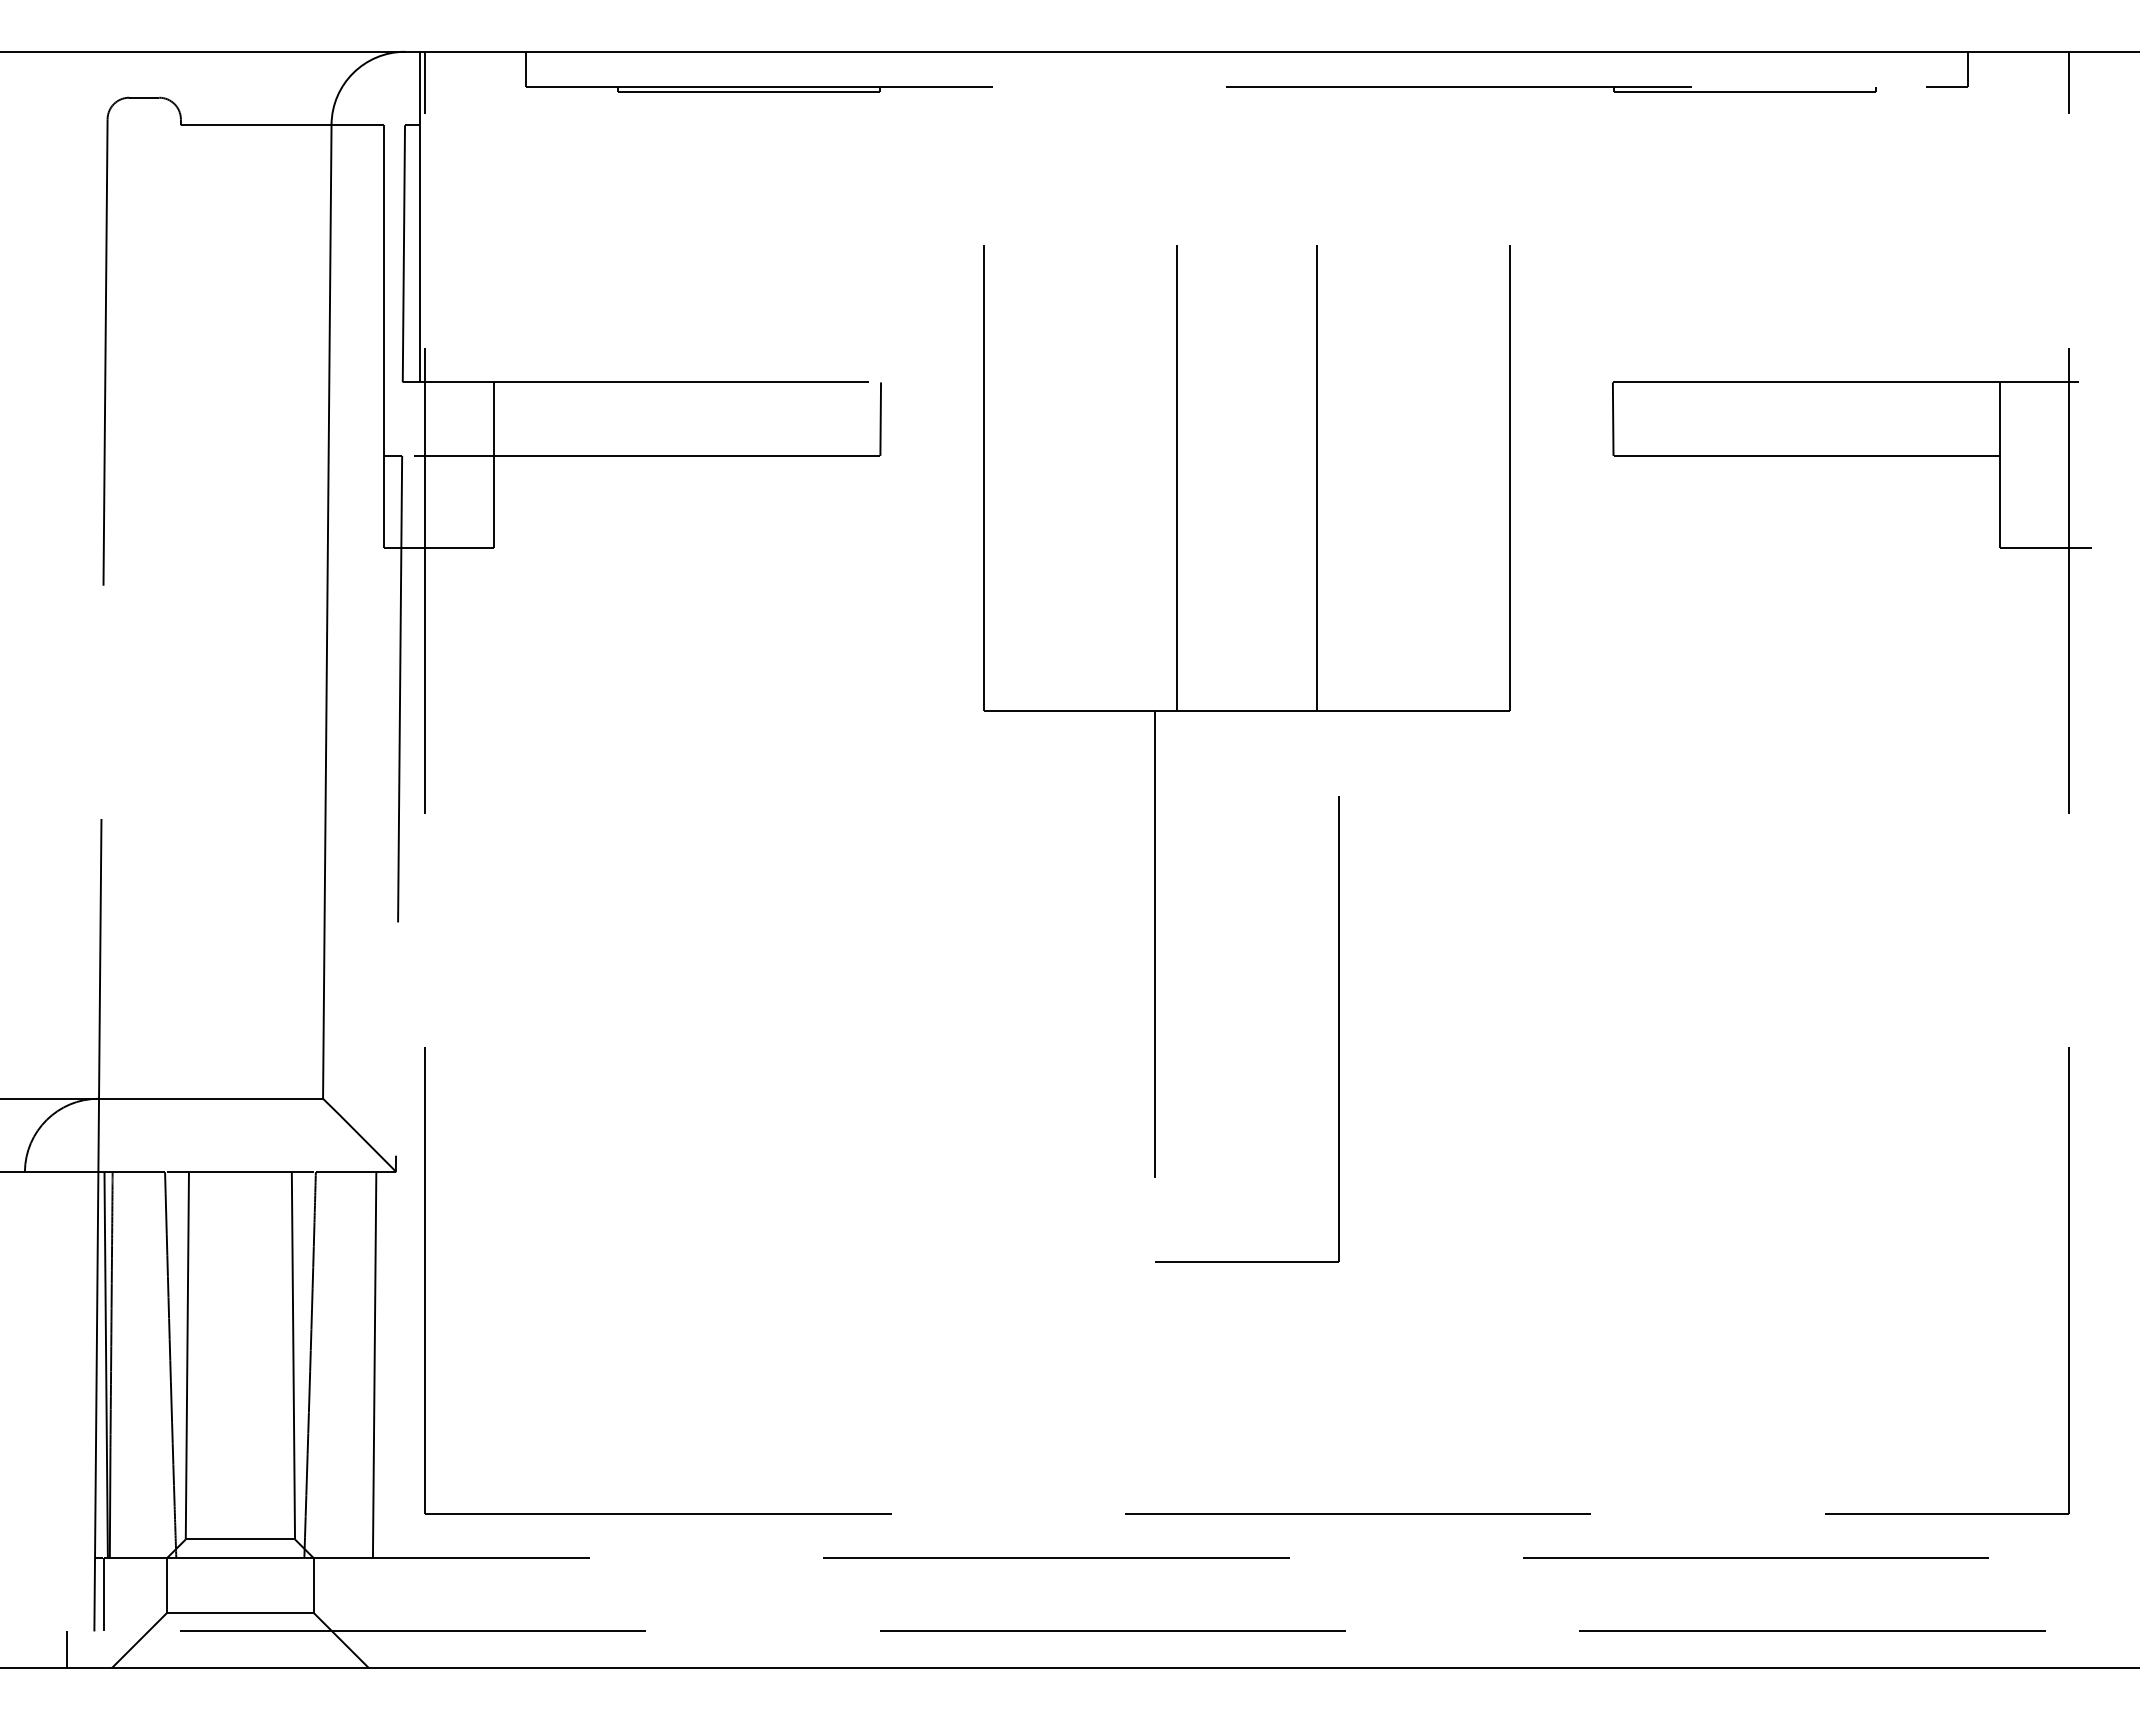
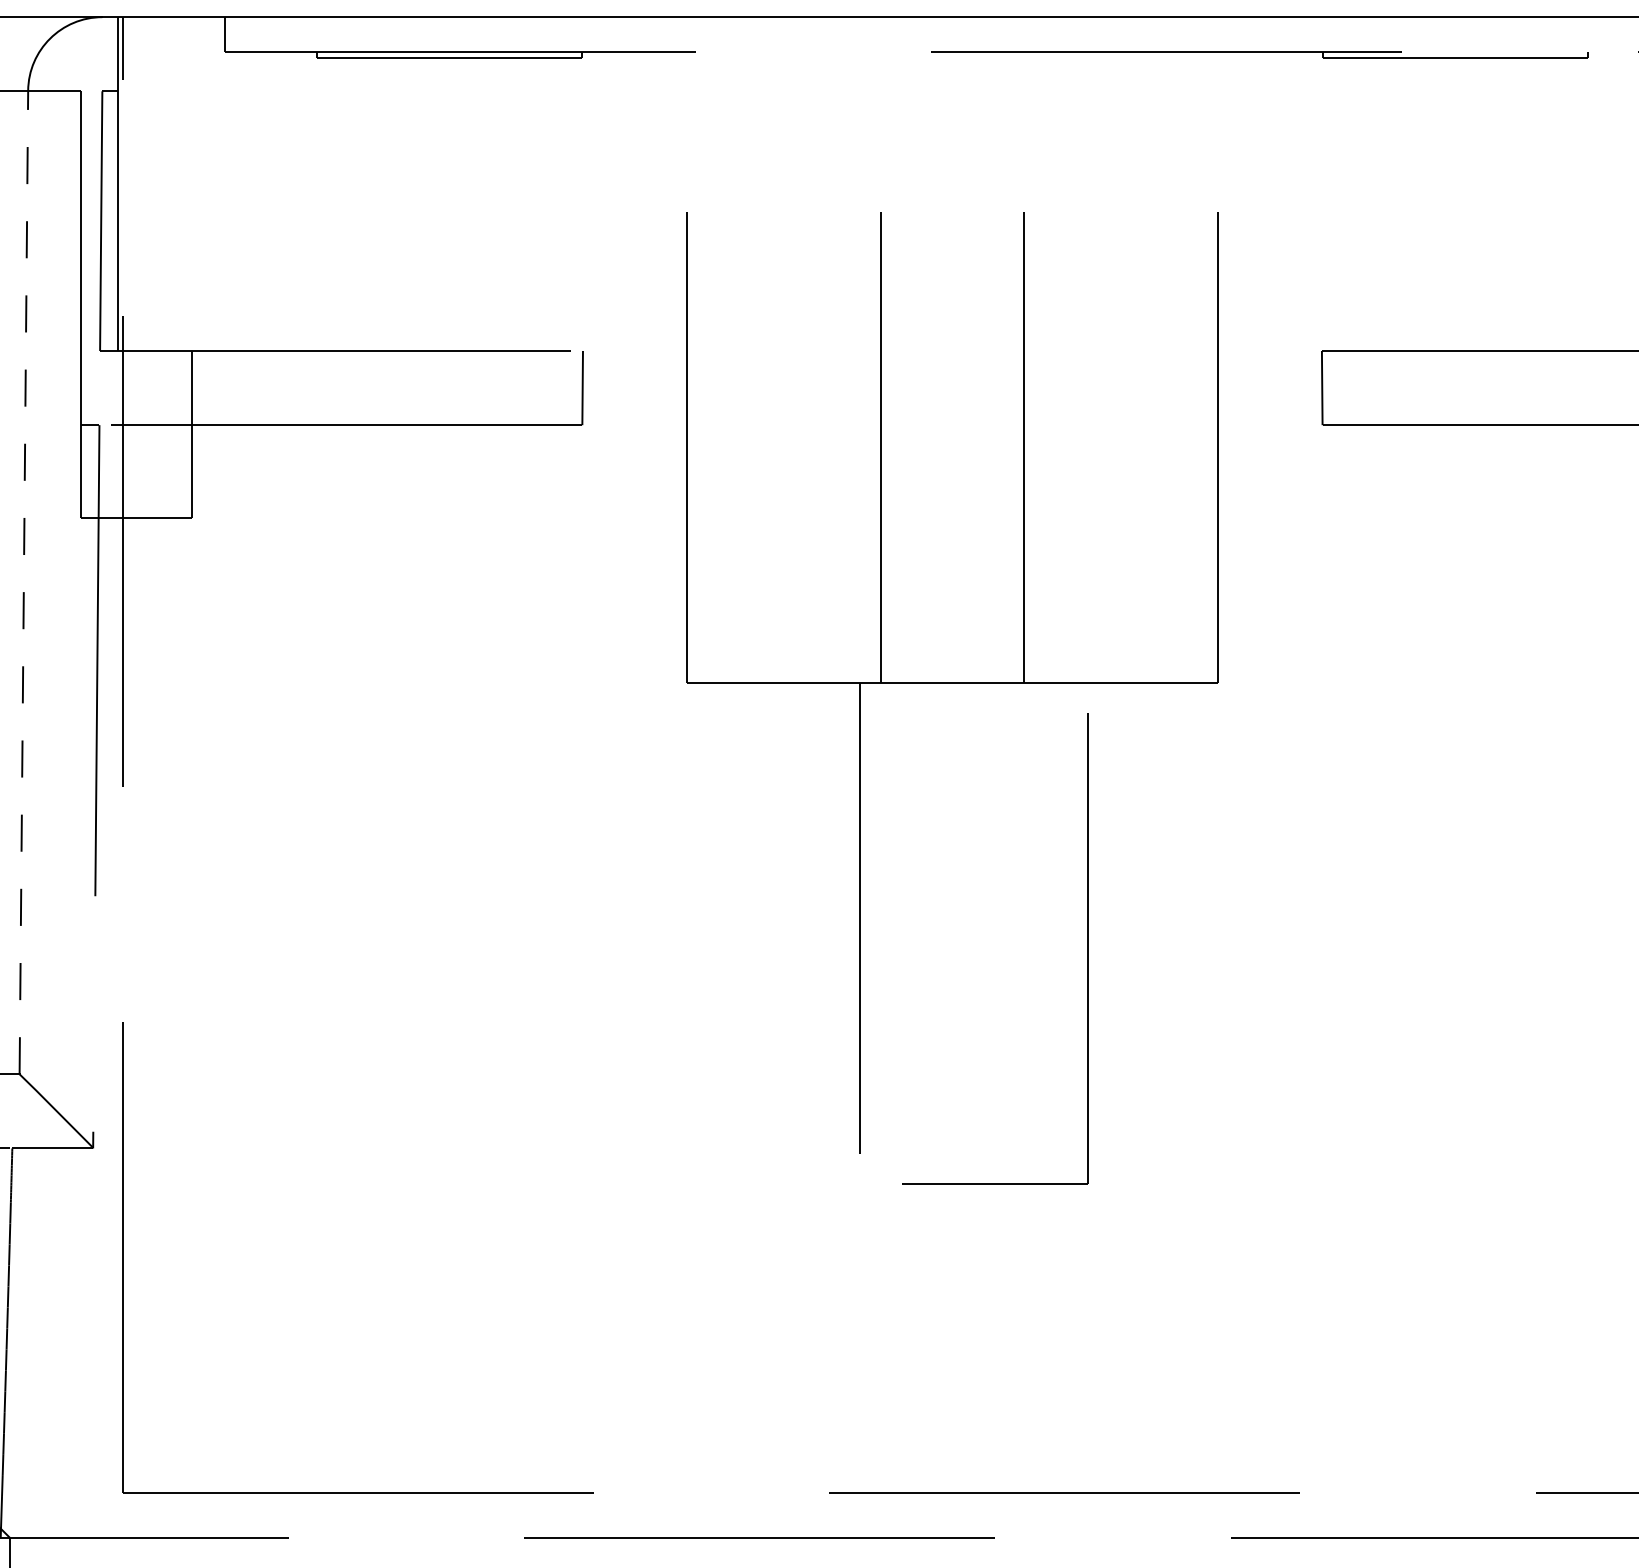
line: (327, 611) -> (24, 582), solid -> dashed
part: (1338, 1029) -> (1087, 948), moved
line: (374, 1364) -> (71, 1342), removed

